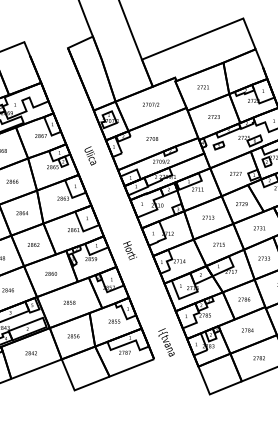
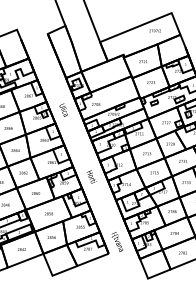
text: (150, 104) -> (154, 30), moved
text: (152, 138) -> (96, 104), moved

